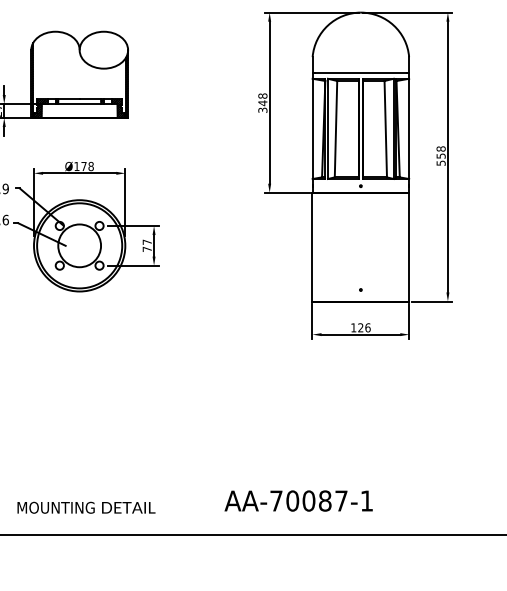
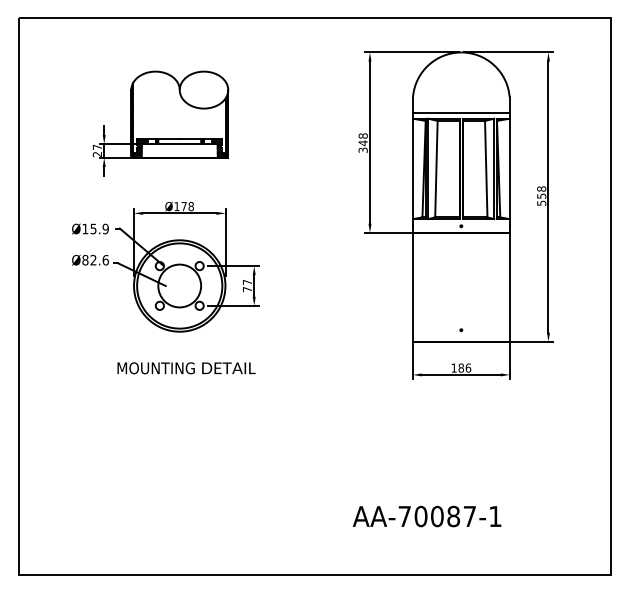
text: (360, 327) -> (460, 367), 126 -> 186
text: (298, 501) -> (426, 516), moved
text: (86, 508) -> (186, 368), moved

